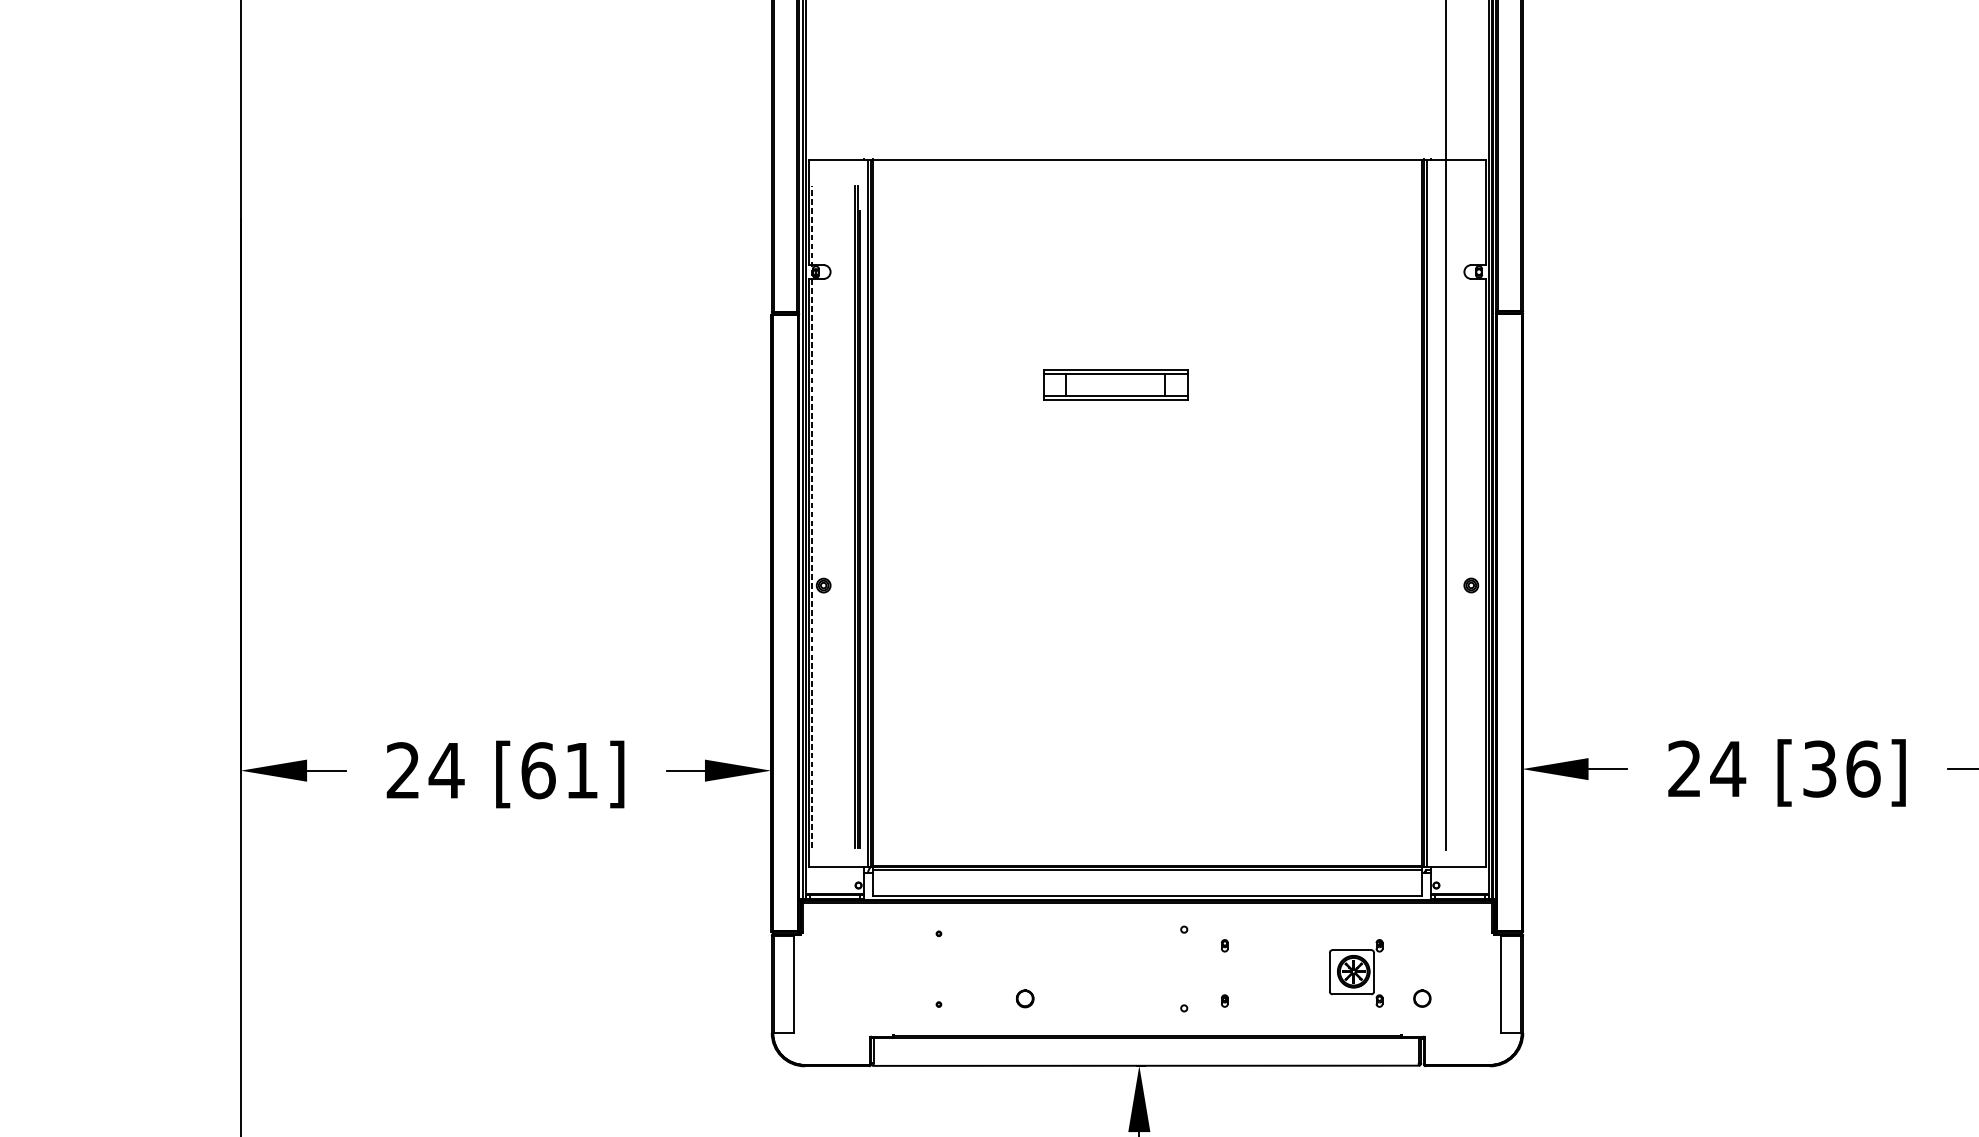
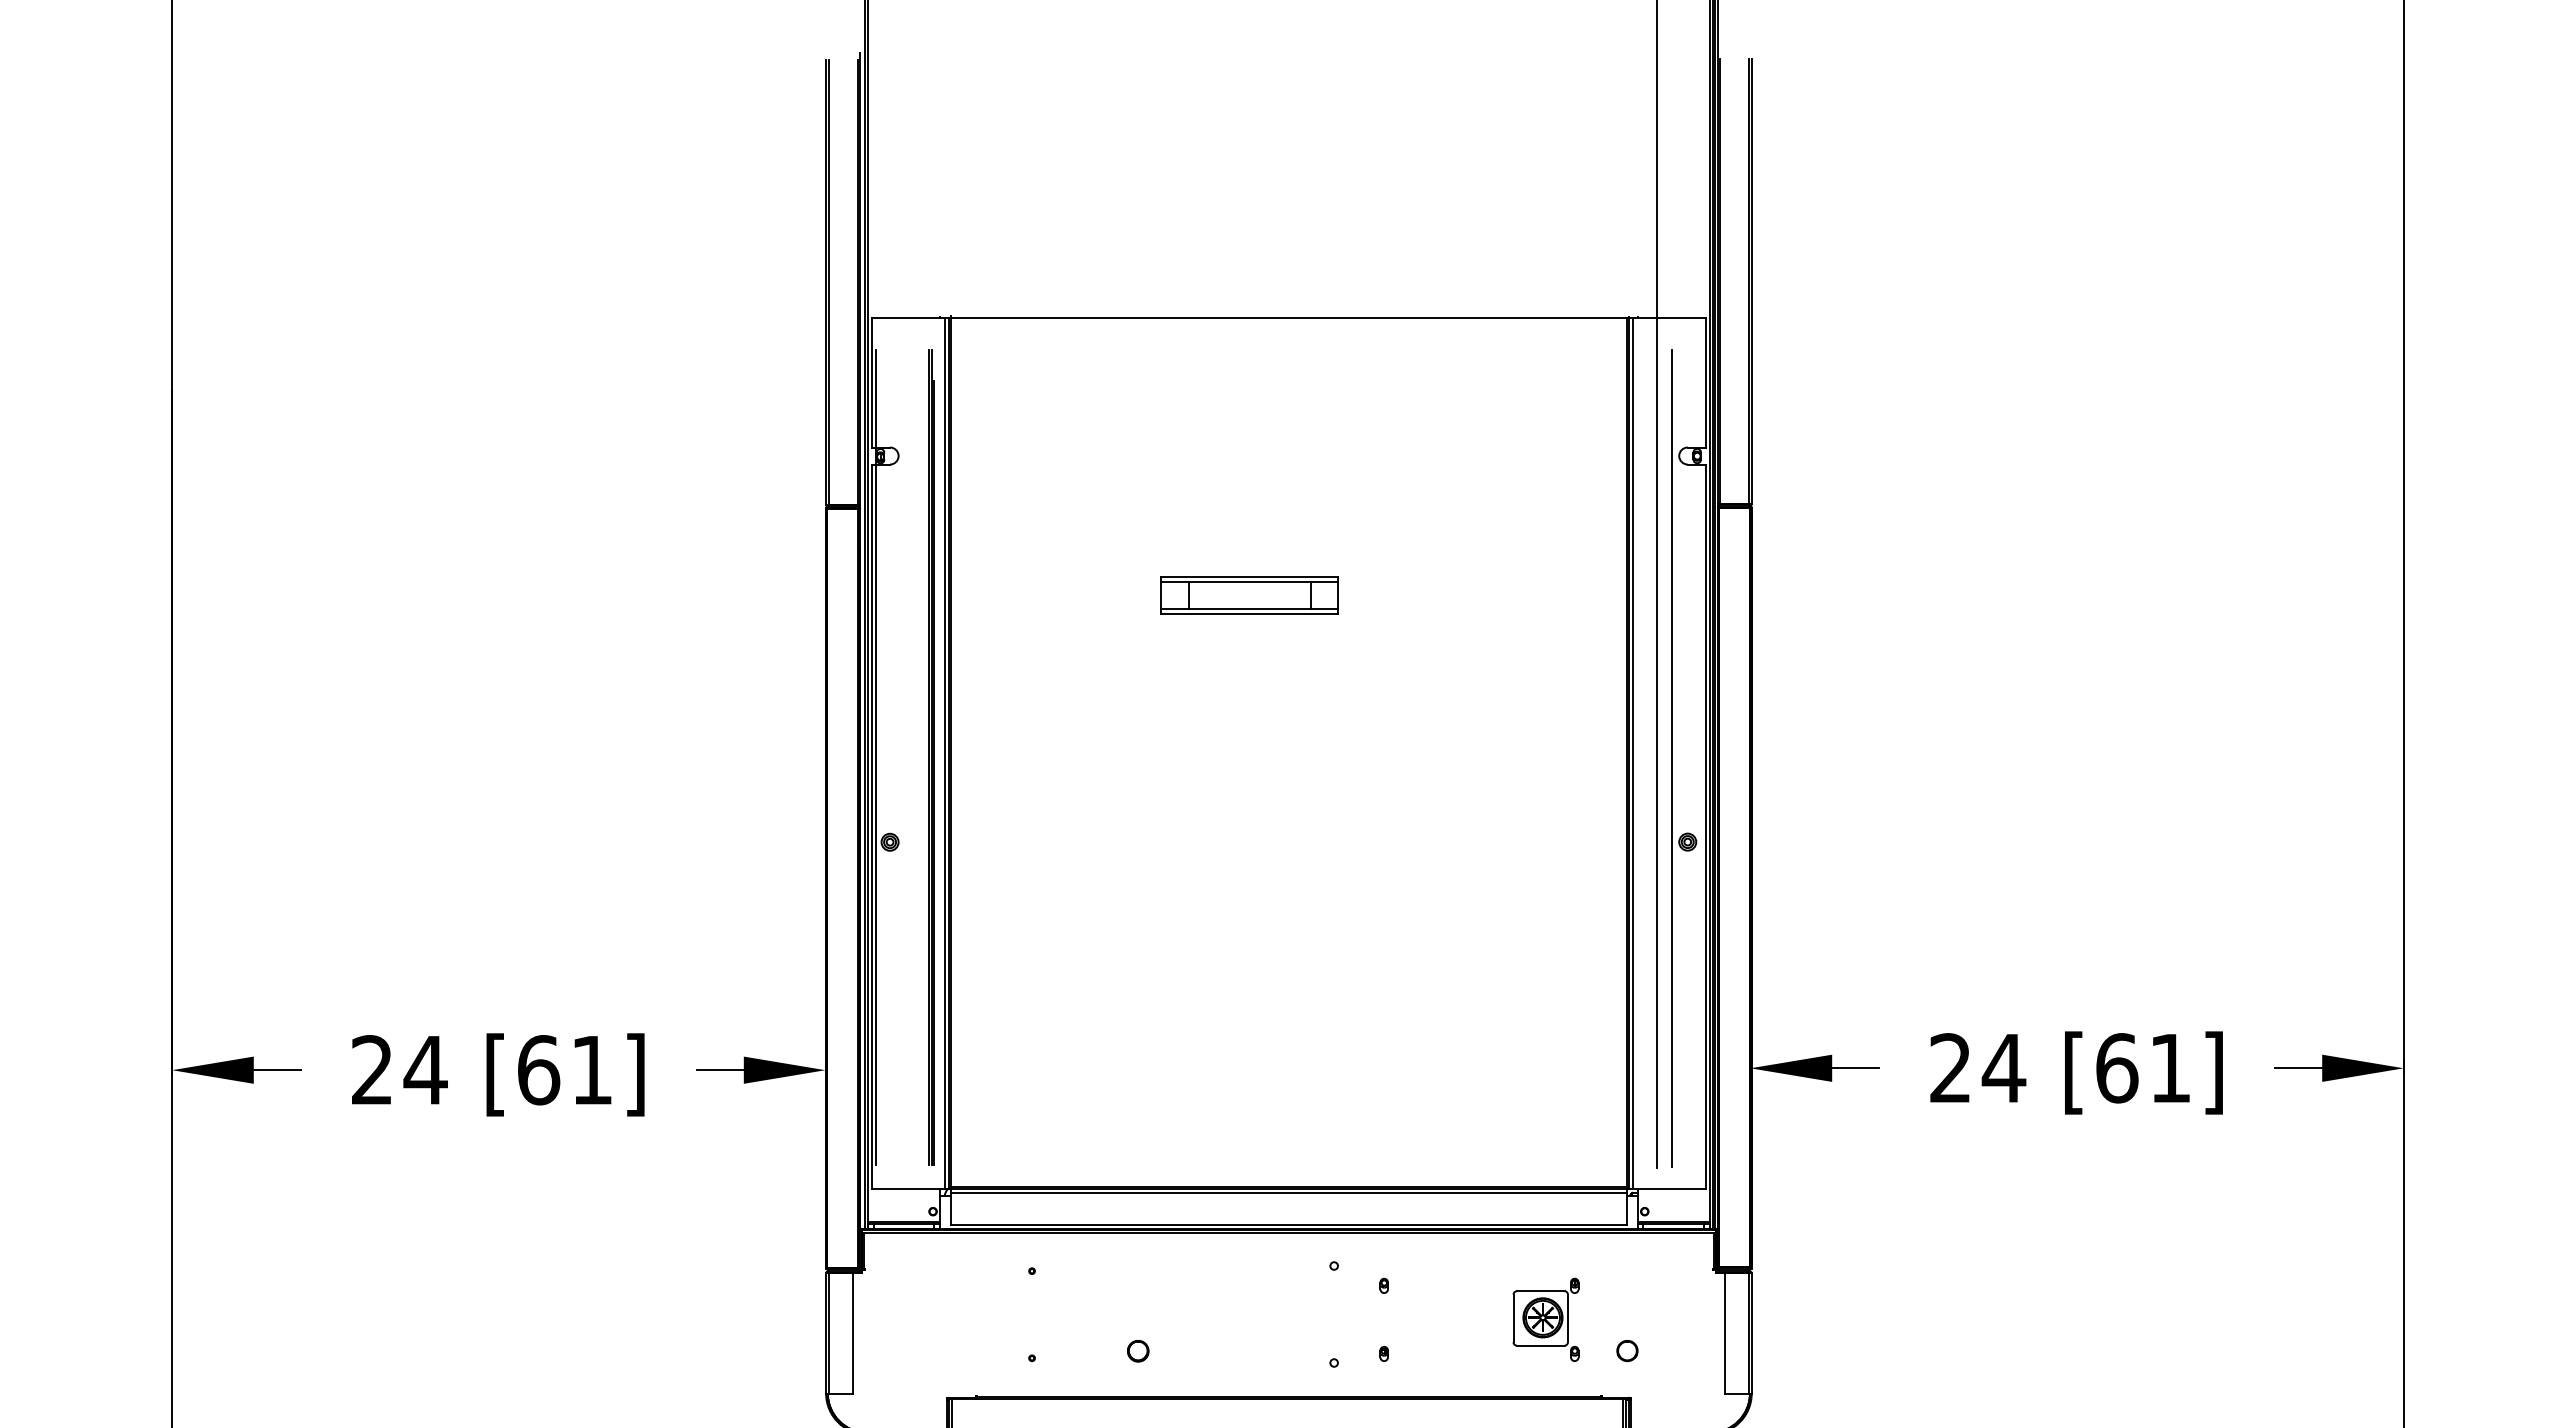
line: (812, 516) -> (876, 757), dashed -> solid
line: (1458, 517) -> (1671, 758), added
text: (1842, 769) -> (2144, 1068), [36] -> [61]

